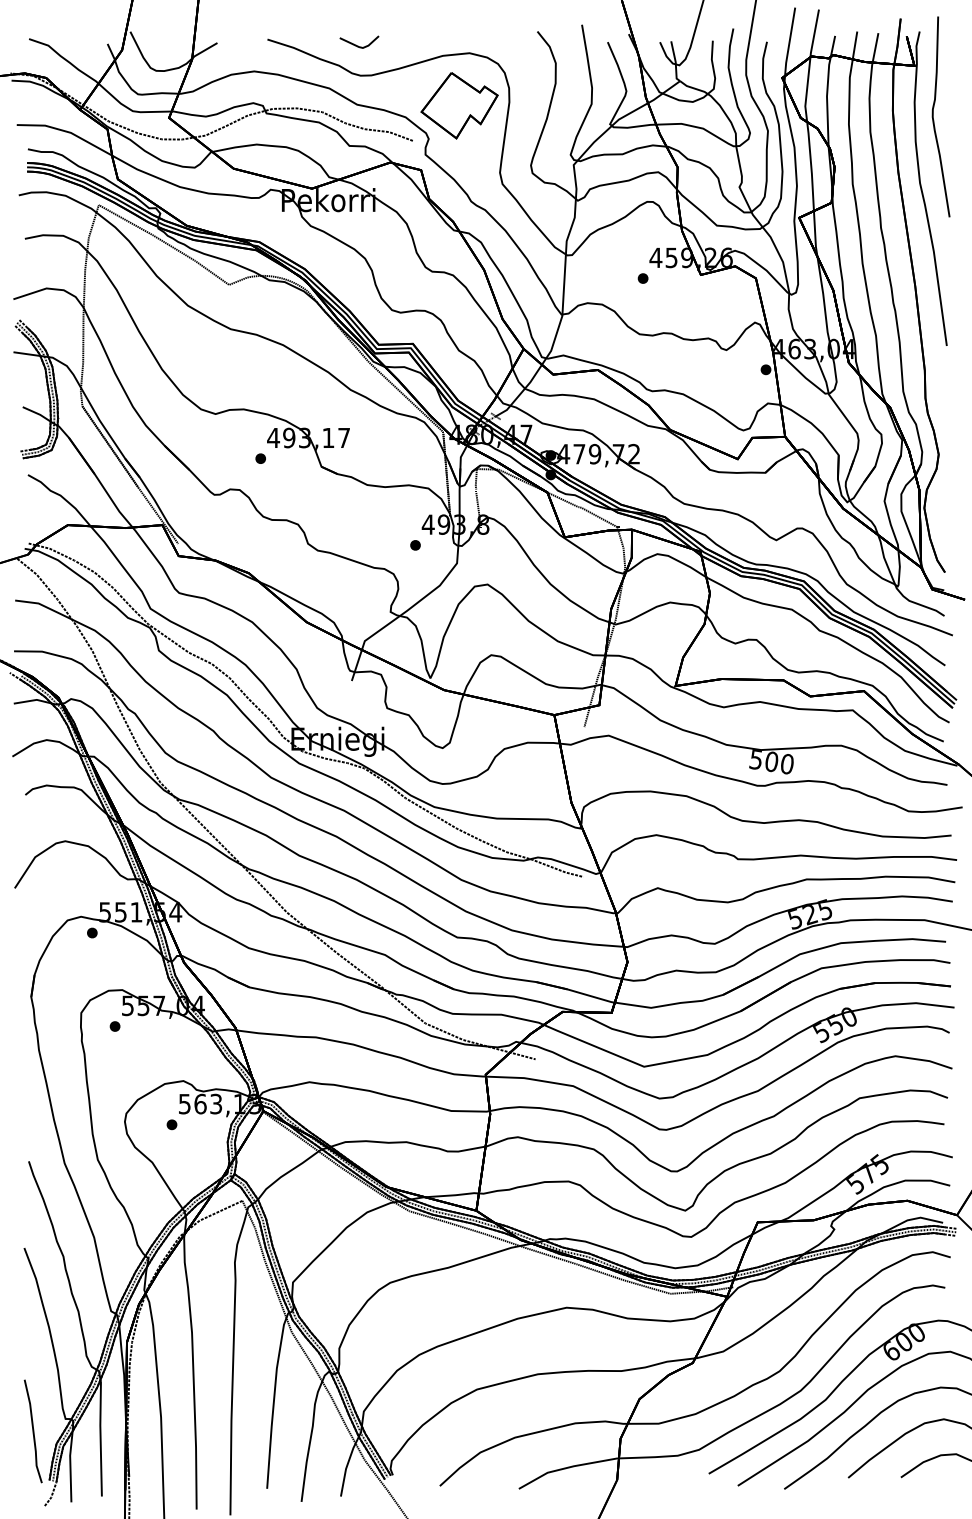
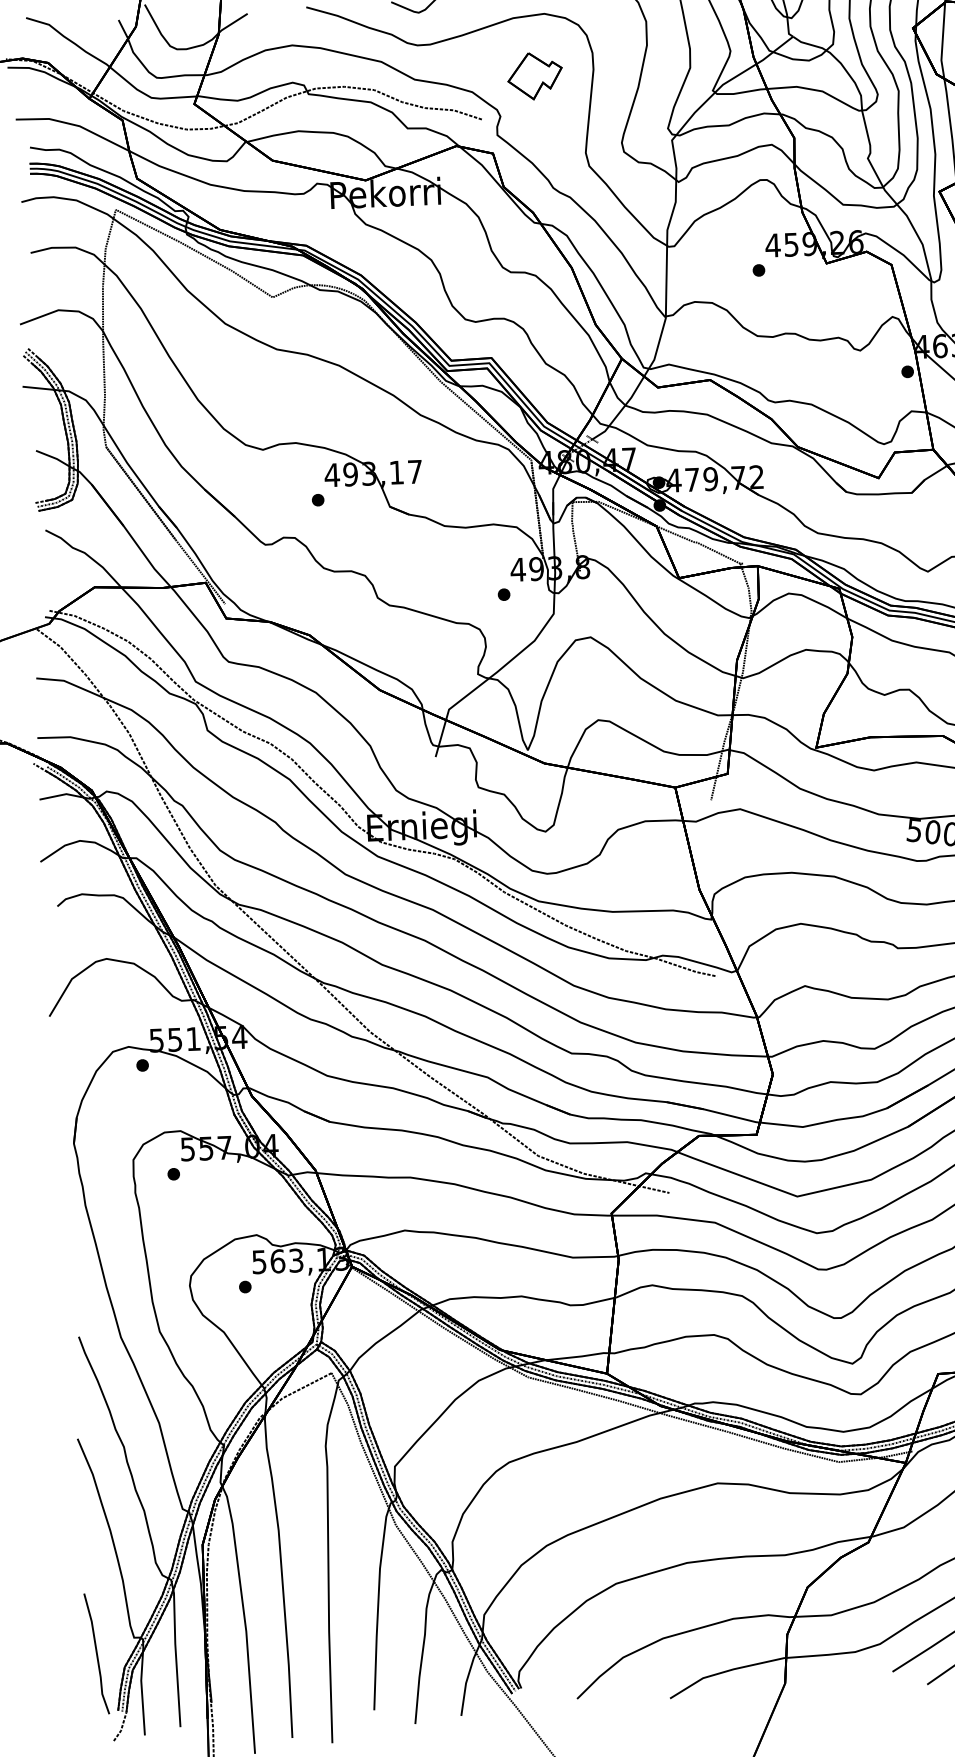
part: (459, 105) -> (535, 75), size x0.6

